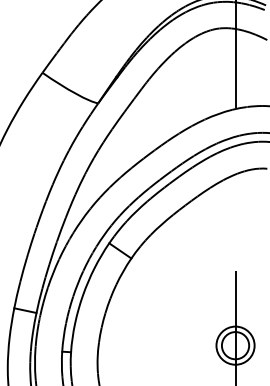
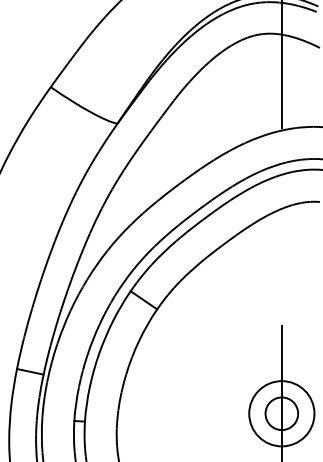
circle: (235, 345) -> (281, 413), size x1.43

